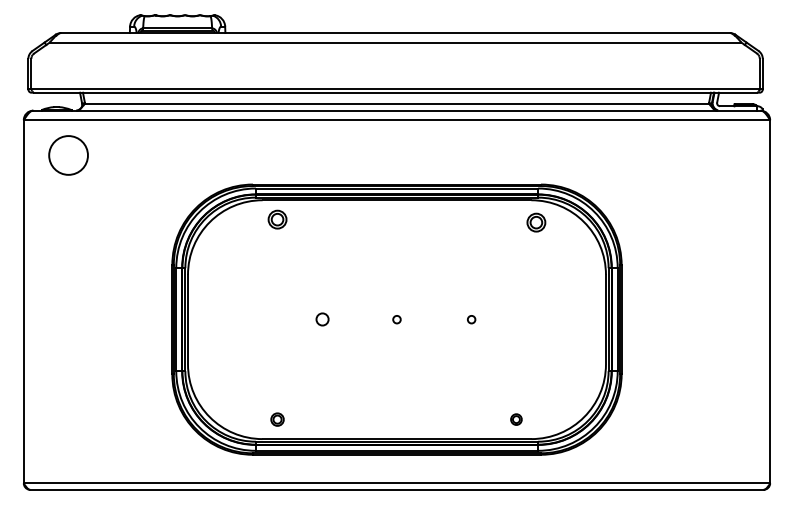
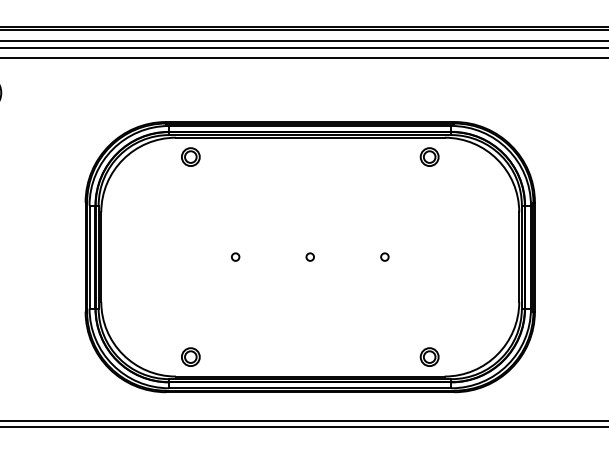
part: (536, 222) -> (429, 156), moved
circle: (321, 319) -> (234, 256), size x0.62
part: (277, 419) -> (190, 356), size x1.43
part: (516, 419) -> (429, 356), size x1.67

